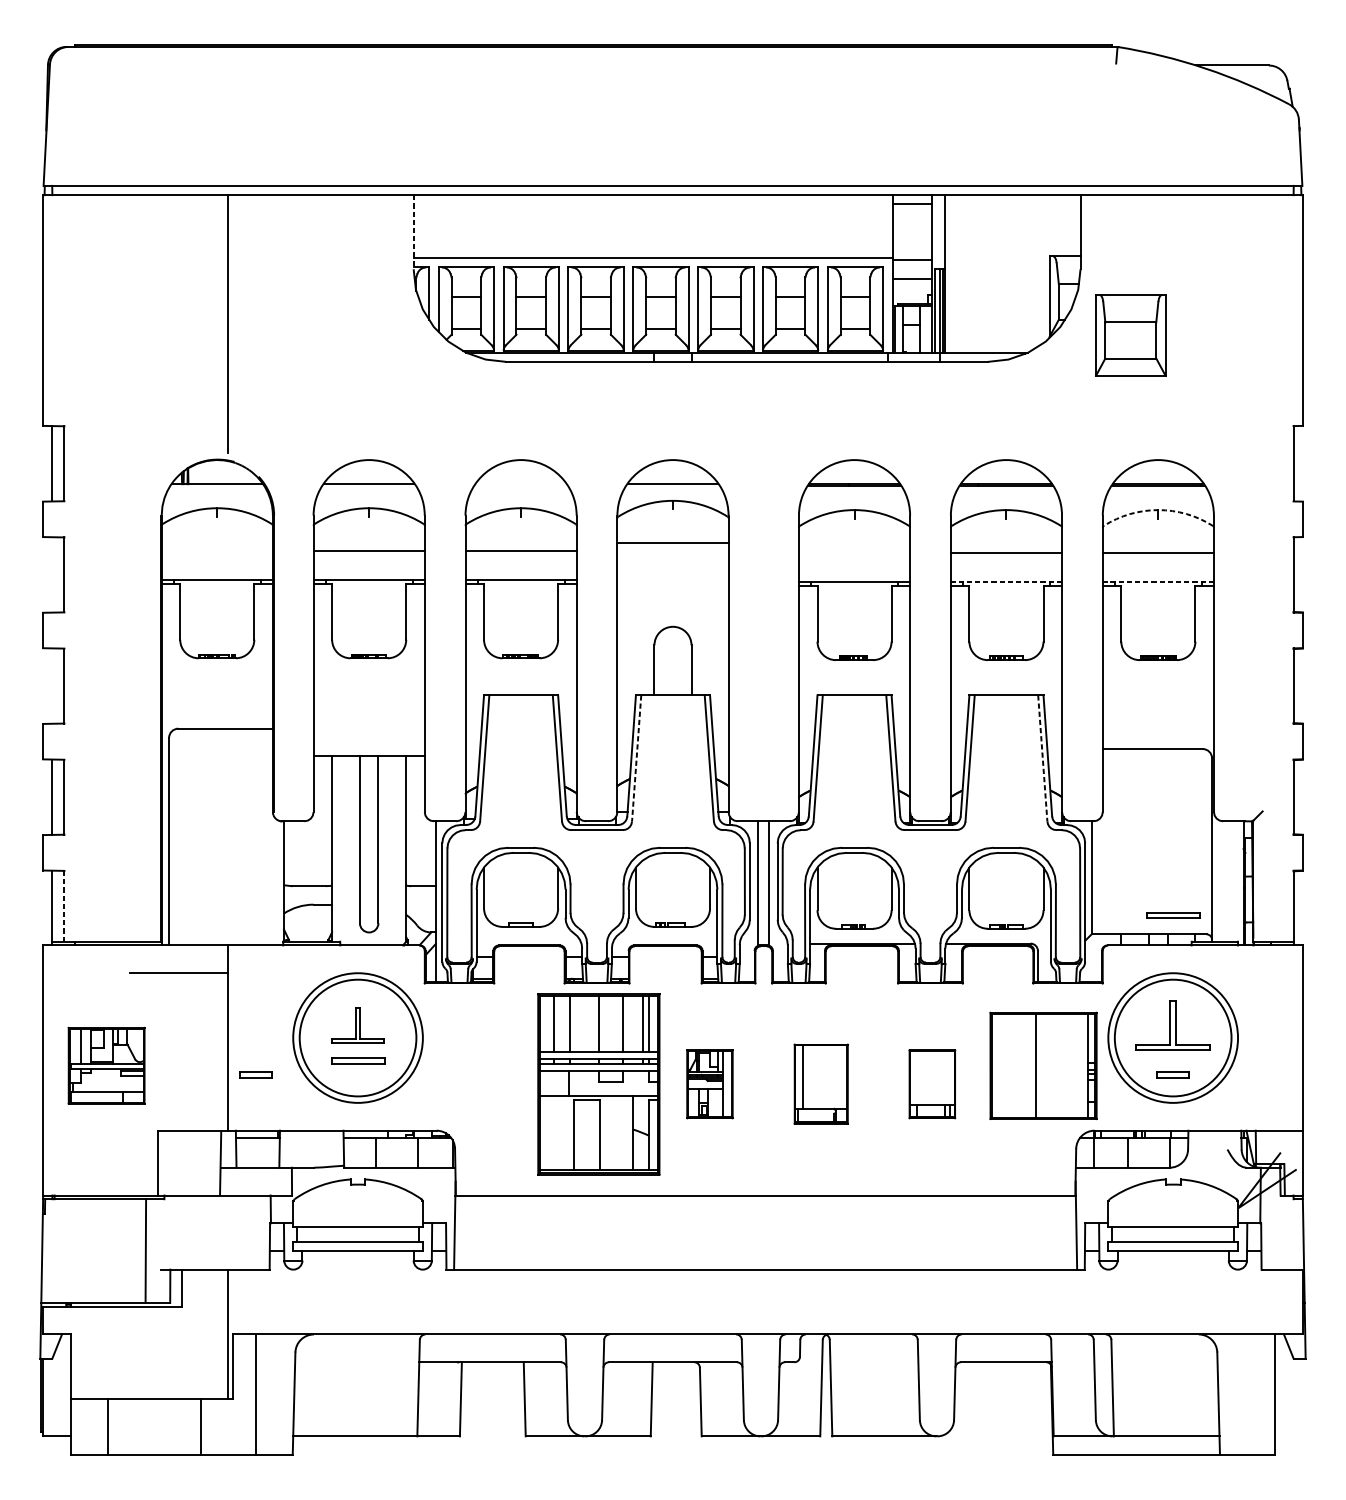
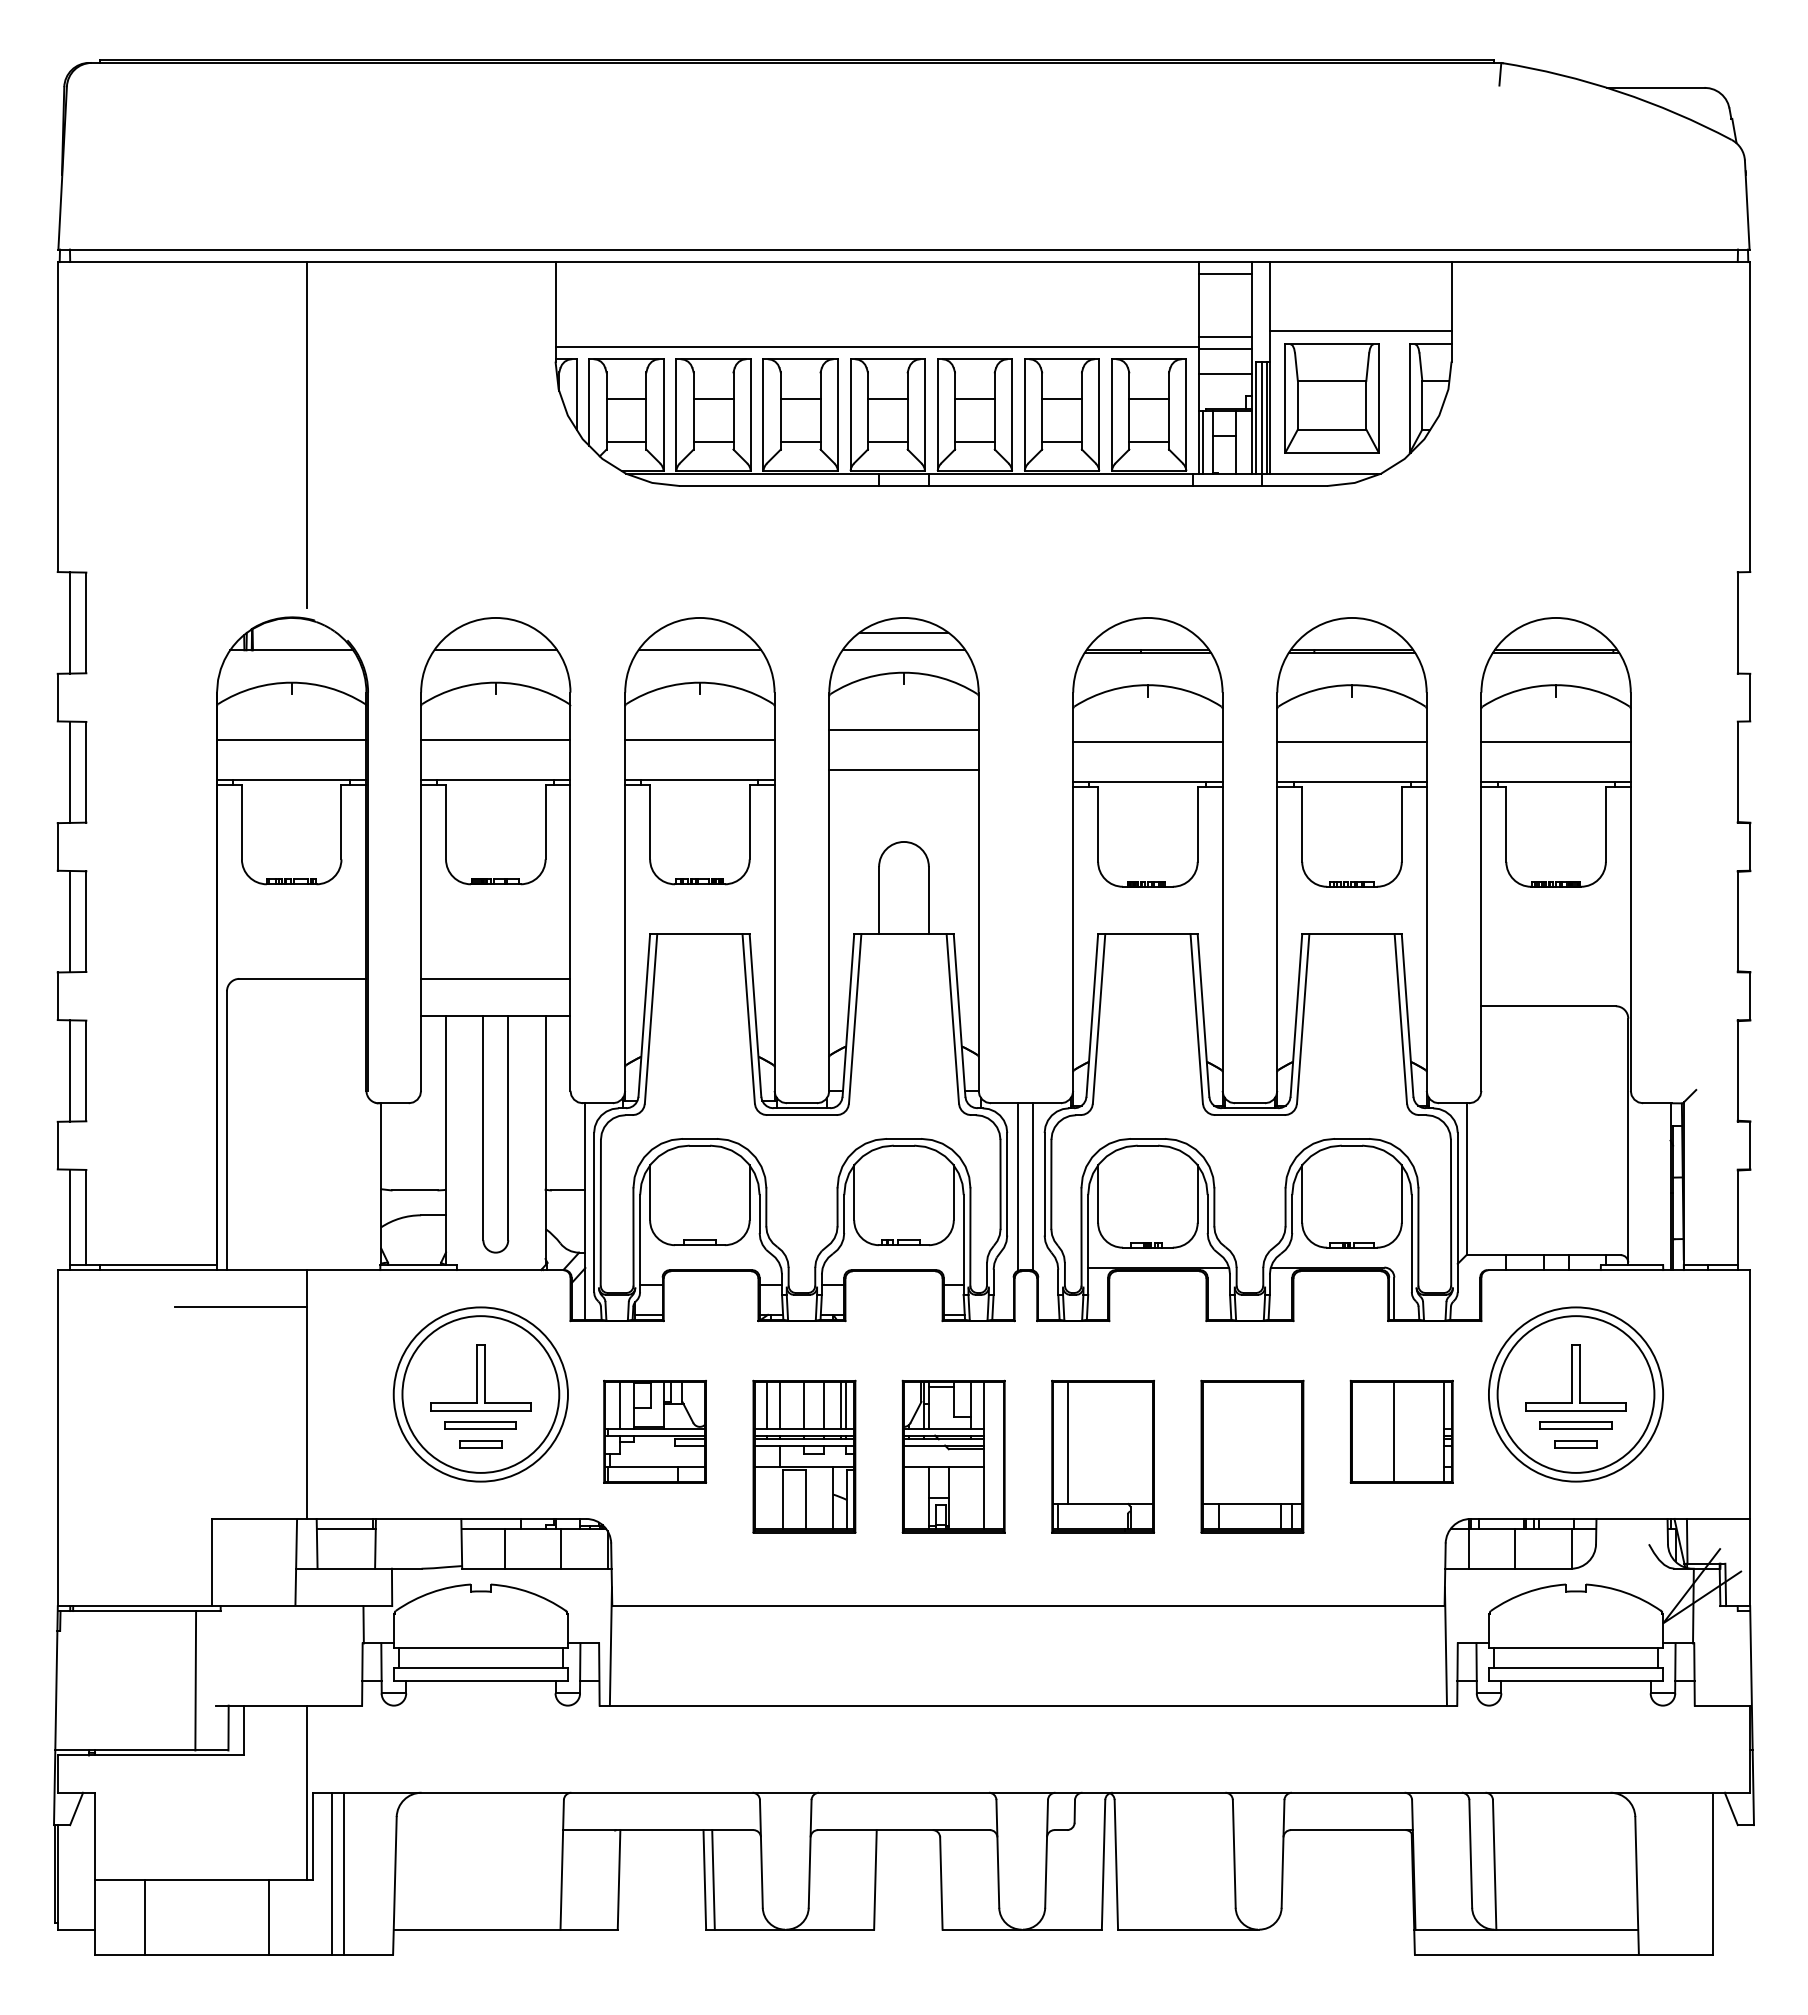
line: (413, 231) -> (555, 311), dashed -> solid
line: (1012, 246) -> (1360, 331), added
line: (912, 250) -> (1225, 336), added
part: (1130, 335) -> (1331, 398), moved
line: (672, 470) -> (903, 632), added
line: (520, 484) -> (699, 650), added
arc: (1158, 510) -> (1556, 685), dashed -> solid
line: (217, 550) -> (291, 739), added
line: (854, 552) -> (1147, 742), added
line: (672, 572) -> (903, 769), added
line: (52, 574) -> (70, 771), added
line: (1006, 582) -> (1352, 782), dashed -> solid
line: (1158, 582) -> (1556, 782), dashed -> solid
line: (52, 685) -> (70, 921), added
line: (368, 728) -> (495, 978), added
line: (636, 758) -> (855, 1019), dashed -> solid
line: (1042, 758) -> (1400, 1019), dashed -> solid
line: (64, 906) -> (86, 1217), dashed -> solid
part: (1172, 915) -> (1575, 1425), moved
part: (357, 1025) -> (480, 1377), size x1.43
part: (106, 1065) -> (655, 1431), moved
part: (1043, 1065) -> (1401, 1431), size x0.71
part: (255, 1075) -> (480, 1444), moved
part: (598, 1084) -> (804, 1456), size x0.62
part: (709, 1084) -> (953, 1456), size x1.67
part: (821, 1084) -> (1103, 1456), size x1.43
part: (932, 1084) -> (1252, 1456), size x1.67
line: (246, 1394) -> (331, 1873), added
line: (531, 1399) -> (713, 1879), added

